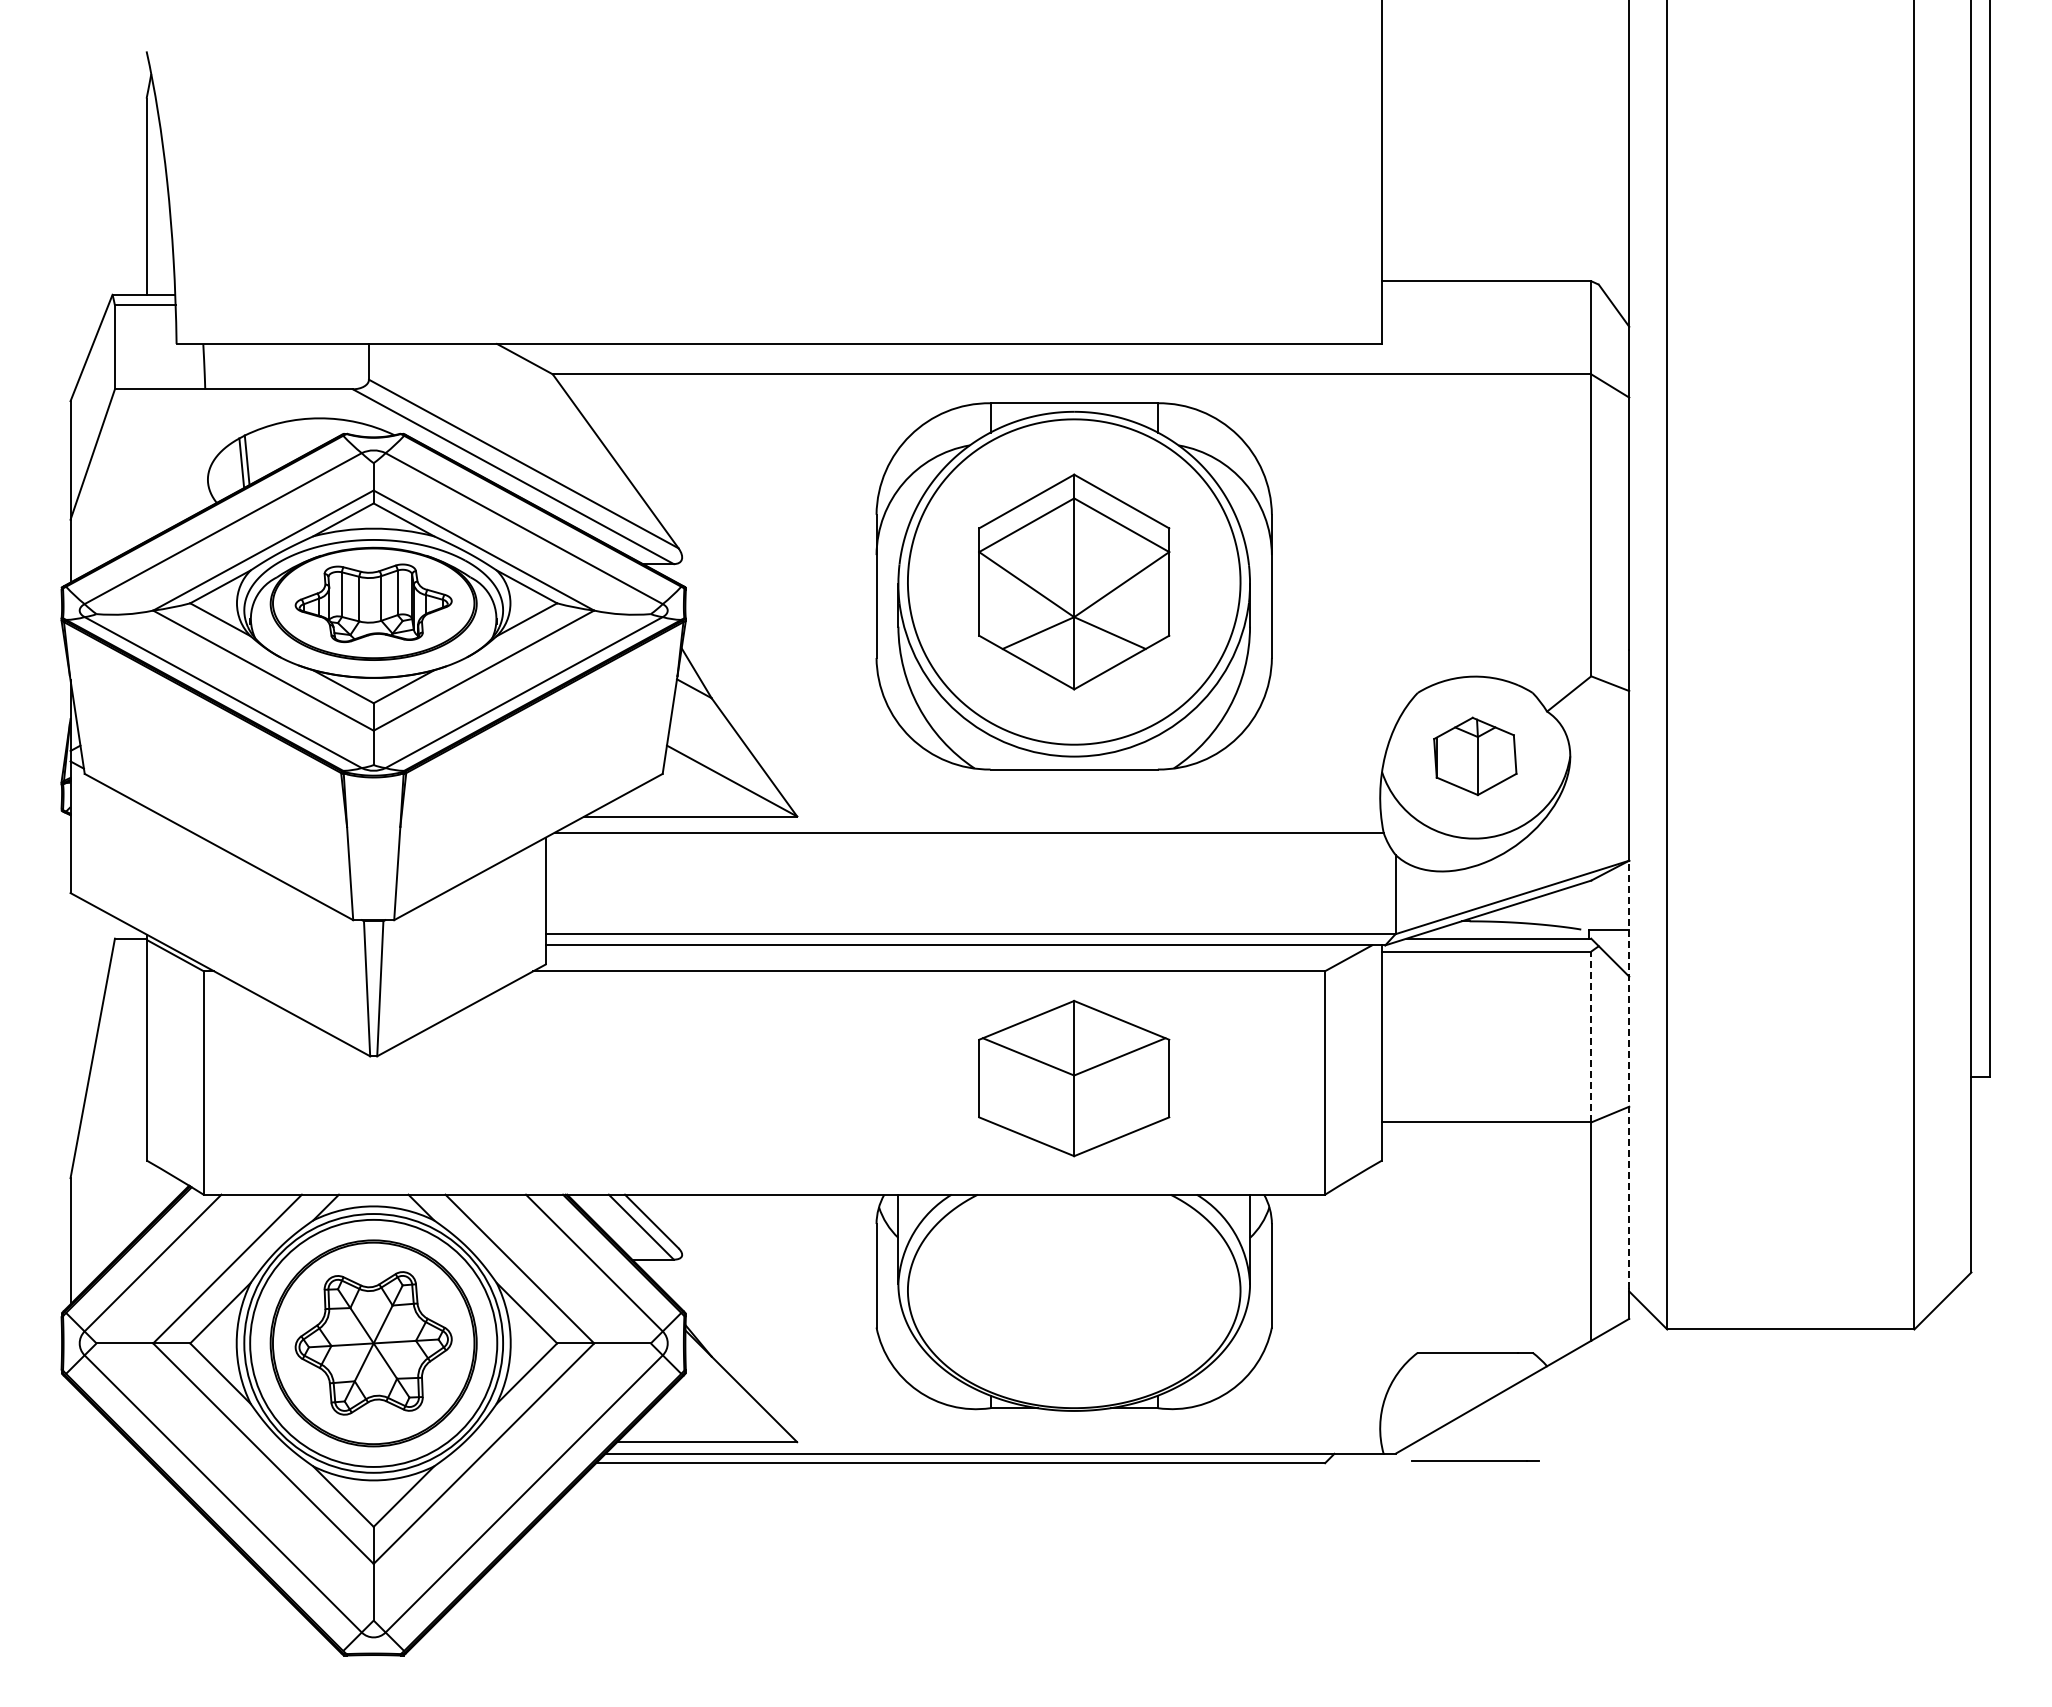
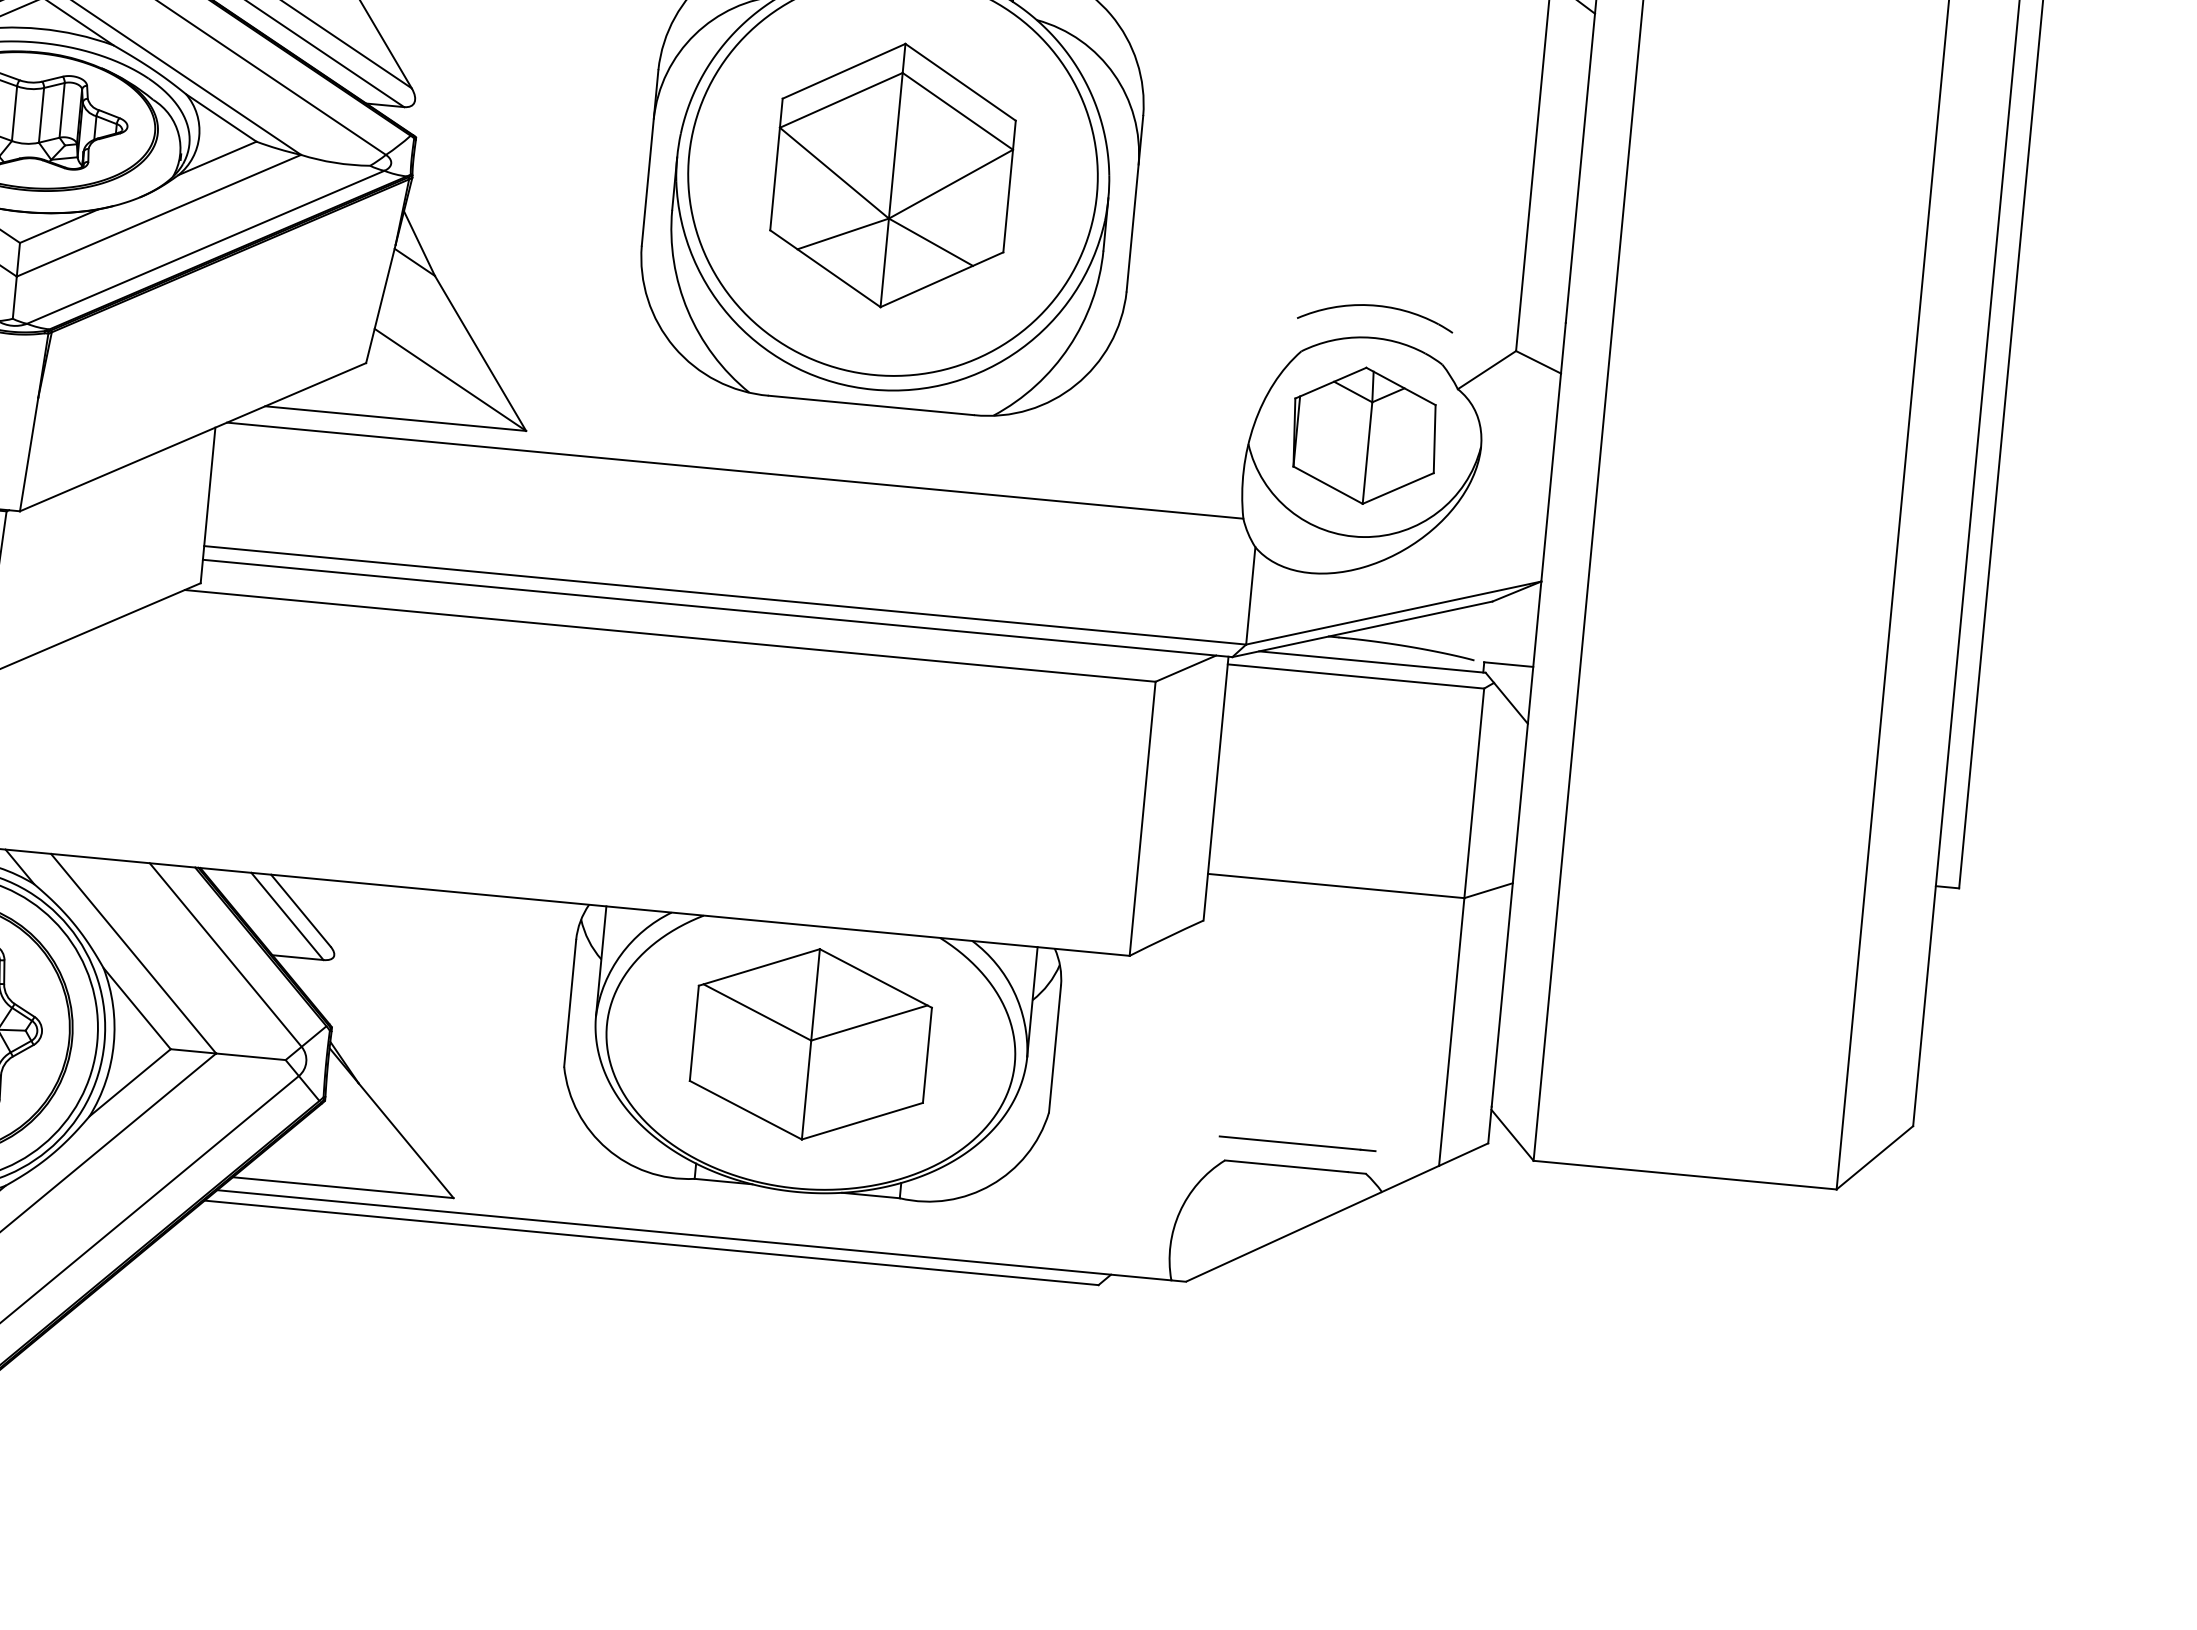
part: (1474, 651) -> (1375, 307), added
part: (1475, 756) -> (1364, 435), size x1.43
line: (1591, 1036) -> (1474, 792), dashed -> solid
line: (1629, 1074) -> (1516, 843), dashed -> solid
part: (1074, 1078) -> (811, 1044), moved
line: (1475, 1460) -> (1297, 1143), moved

